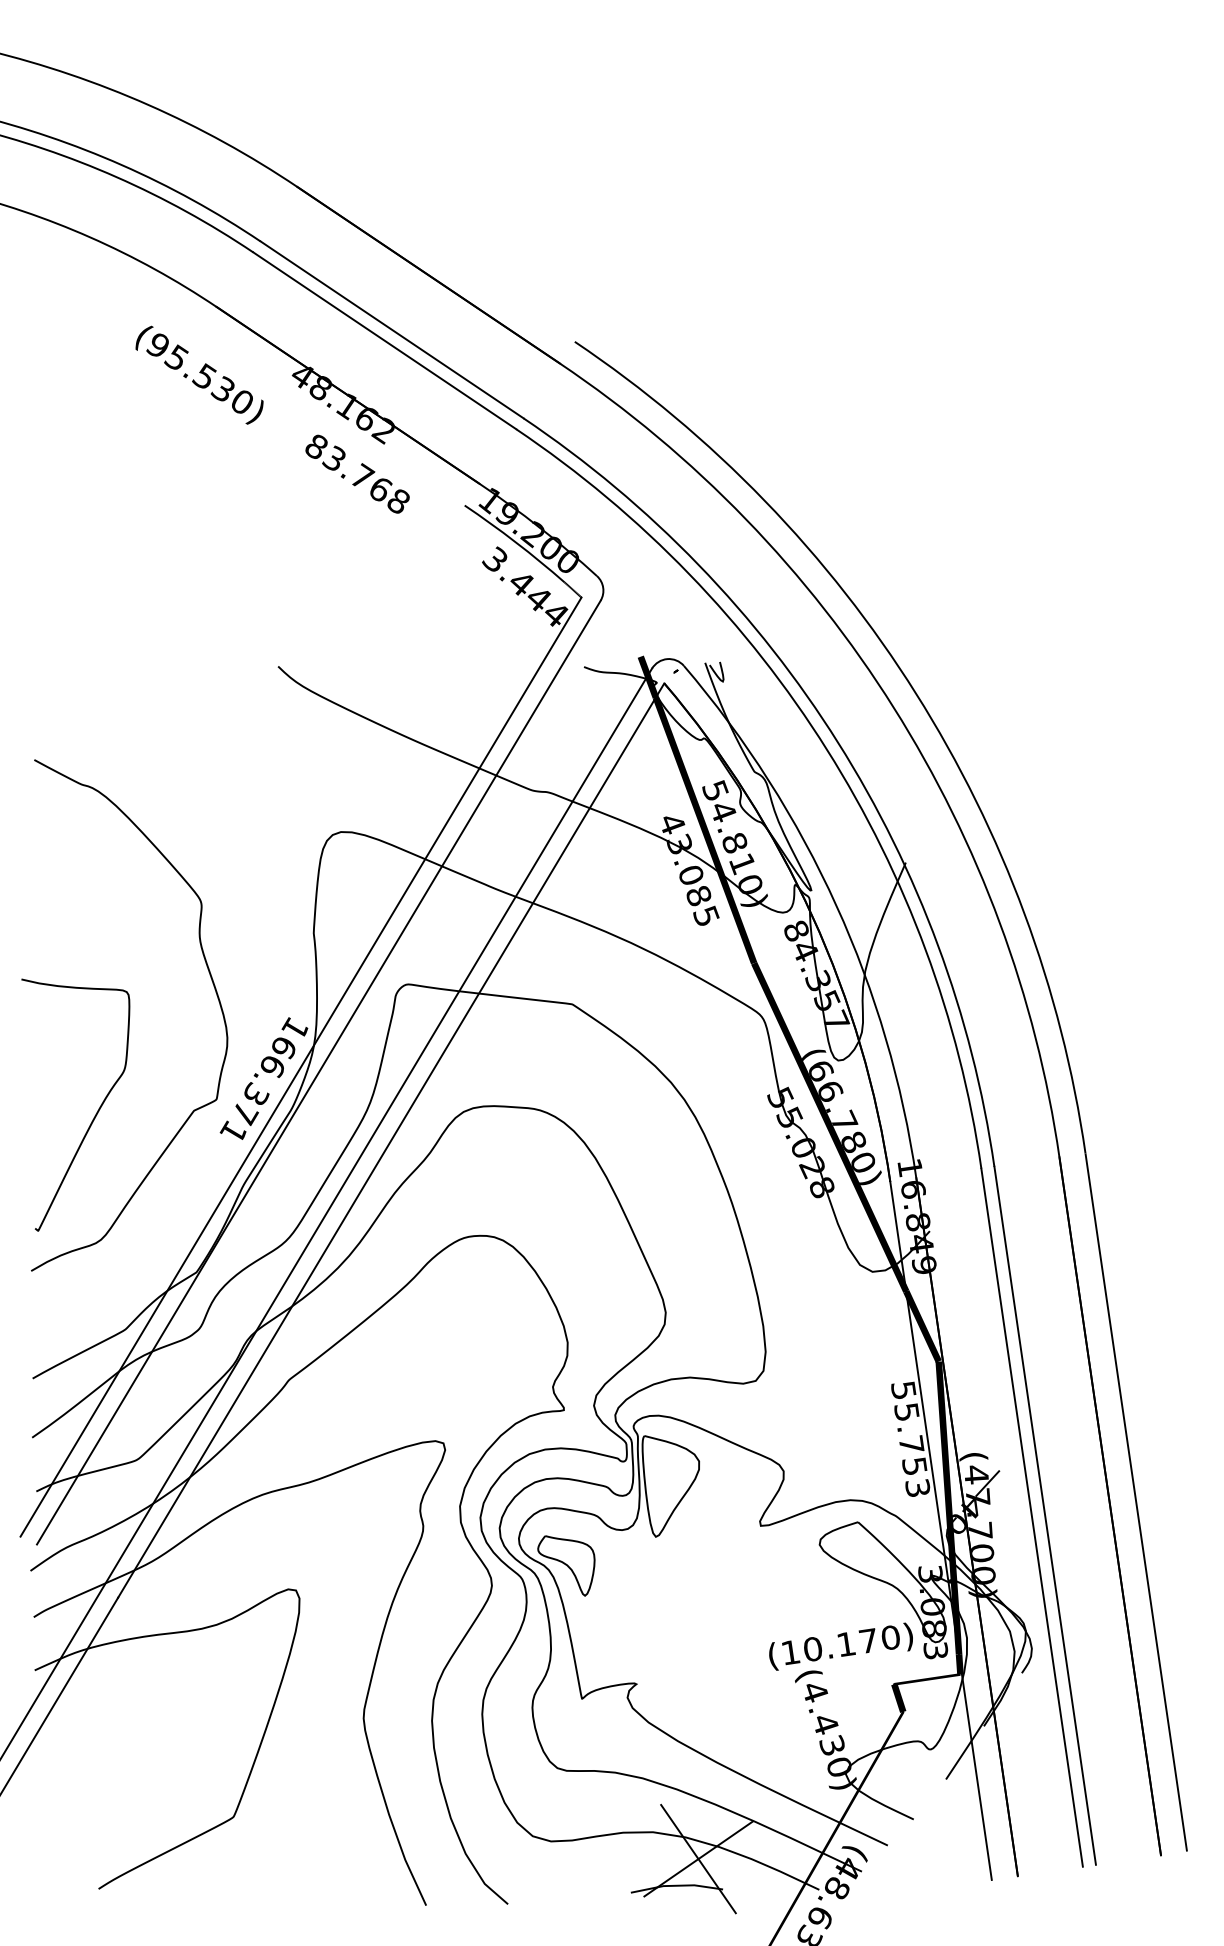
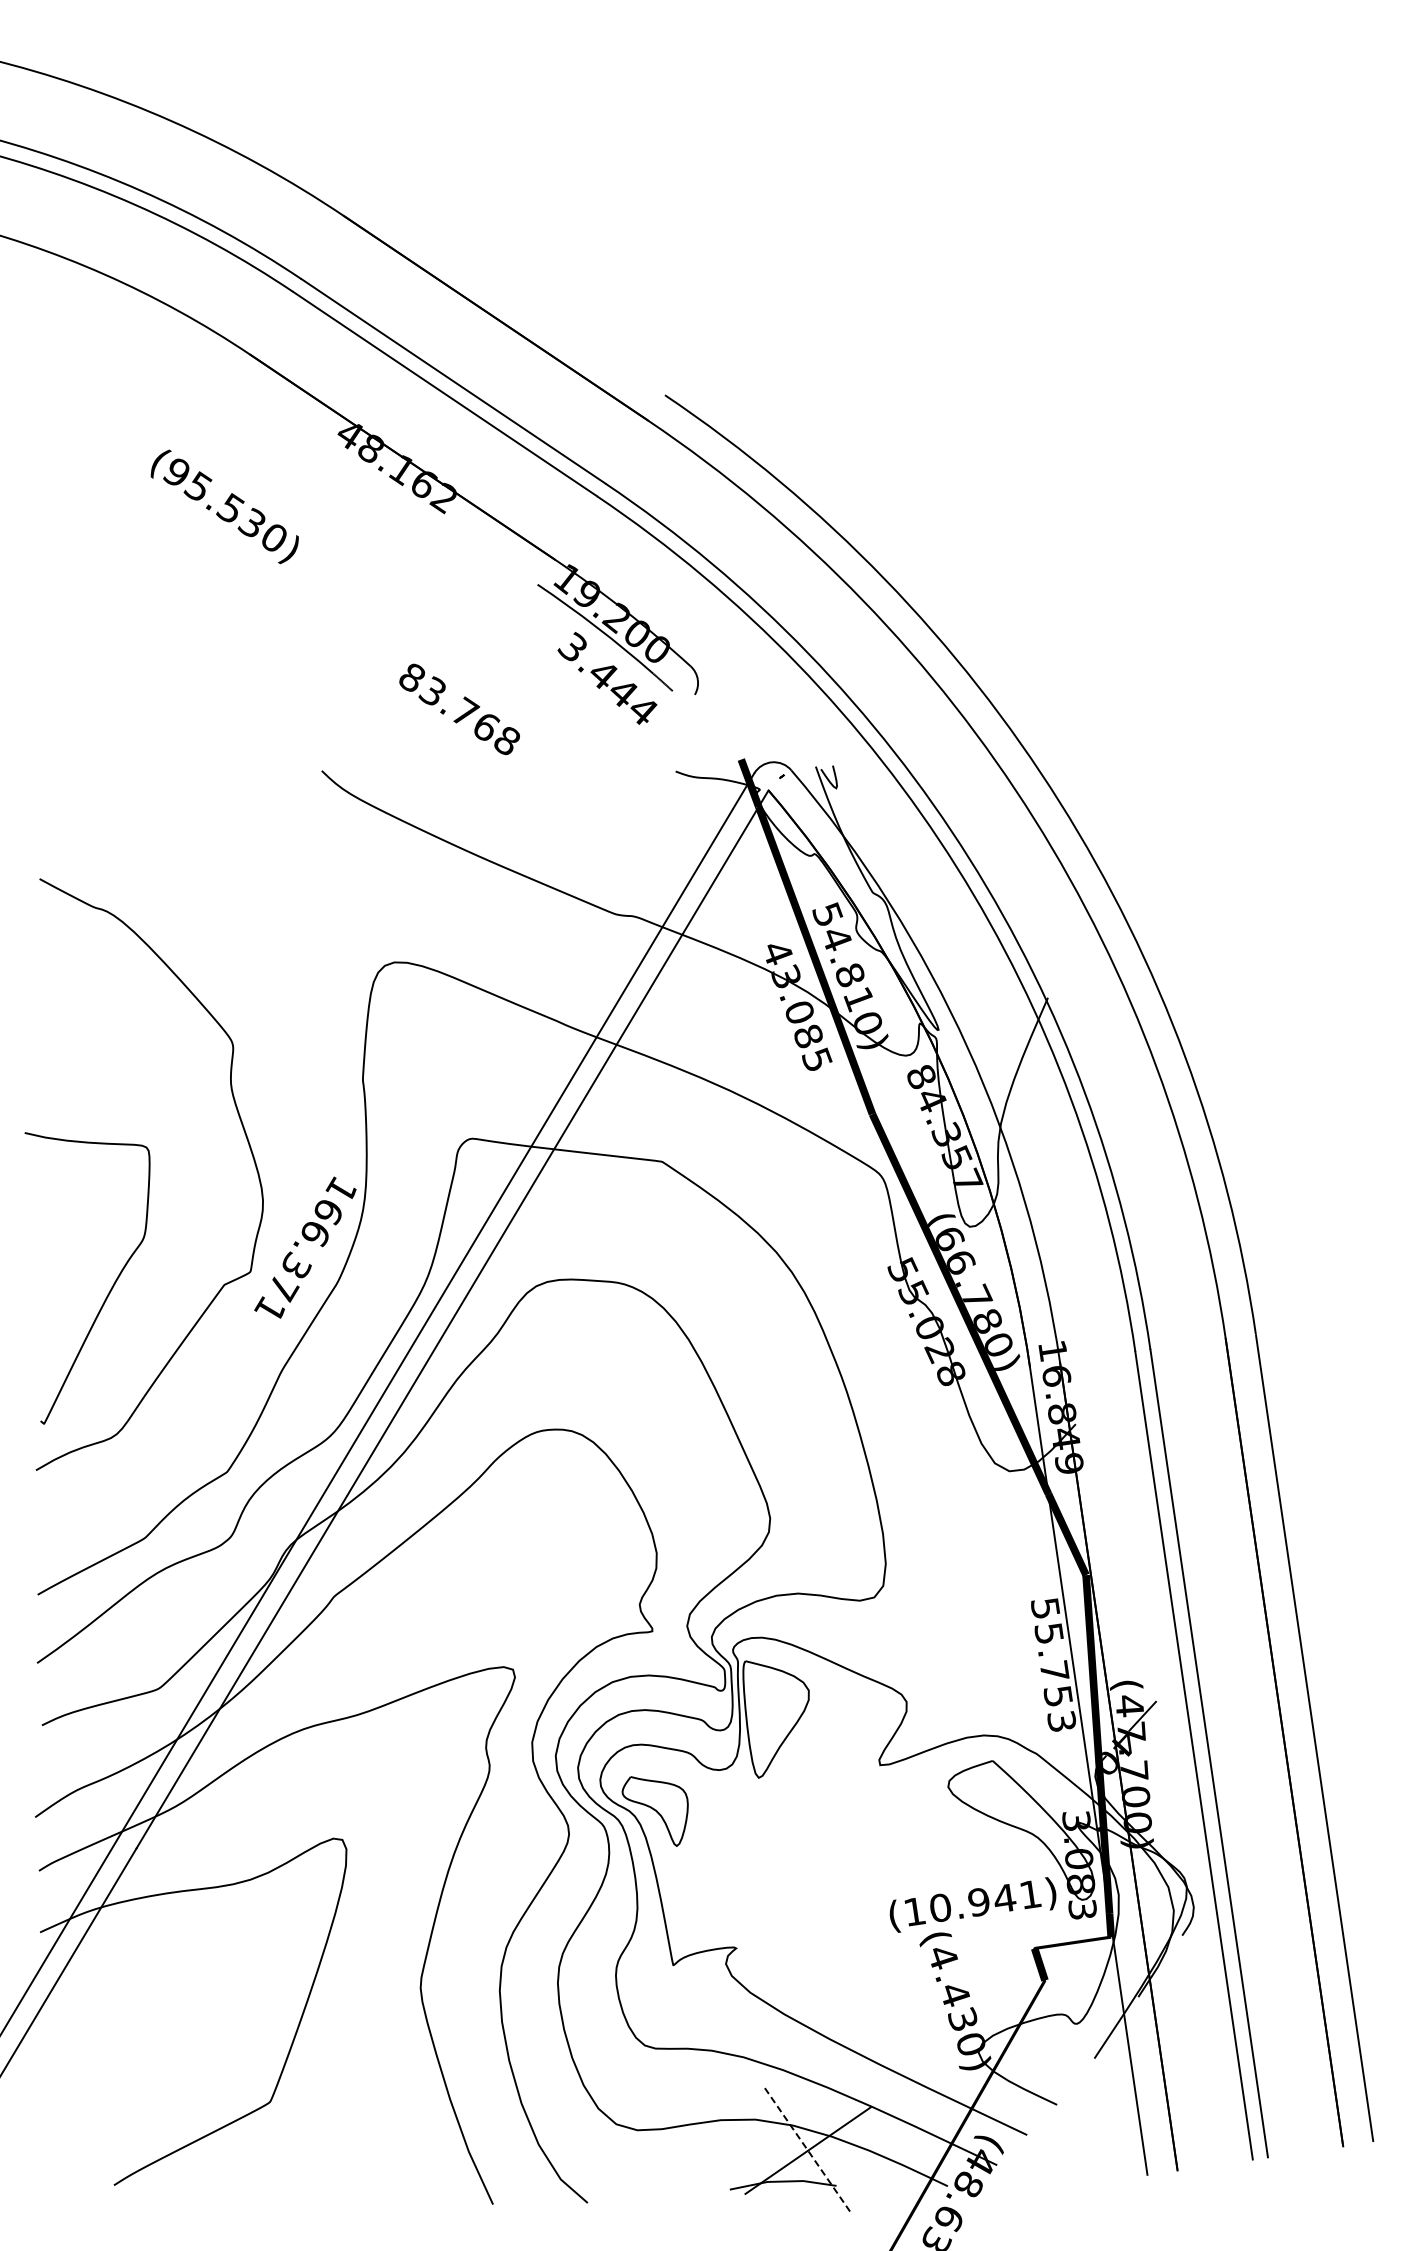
text: (199, 374) -> (224, 506), moved
text: (357, 473) -> (459, 708), moved
line: (300, 1067) -> (347, 1234), removed
line: (318, 1072) -> (368, 1240), removed
text: (868, 1641) -> (1004, 1898), (10.170) -> (10.941)
line: (698, 1859) -> (808, 2151), solid -> dashed

